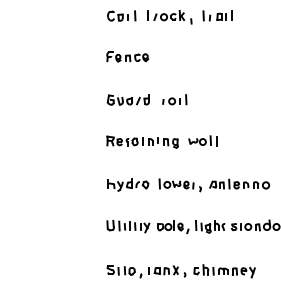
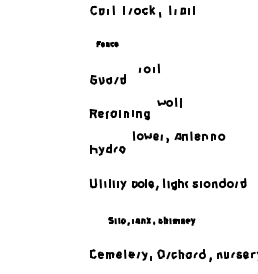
part: (127, 56) -> (107, 43), size x0.6
part: (173, 99) -> (148, 68), moved
part: (202, 140) -> (169, 102), moved
part: (214, 184) -> (179, 136), moved
part: (180, 271) -> (151, 221), size x0.7

